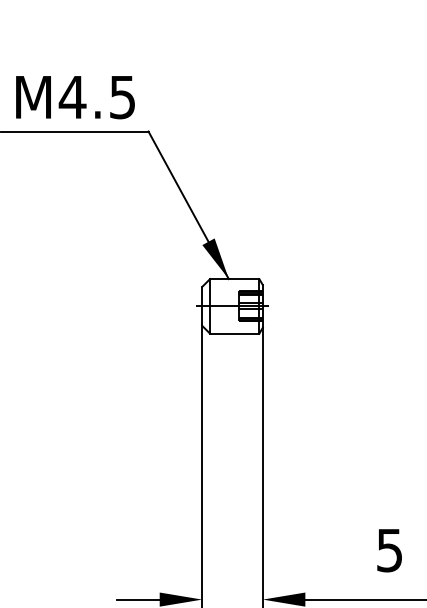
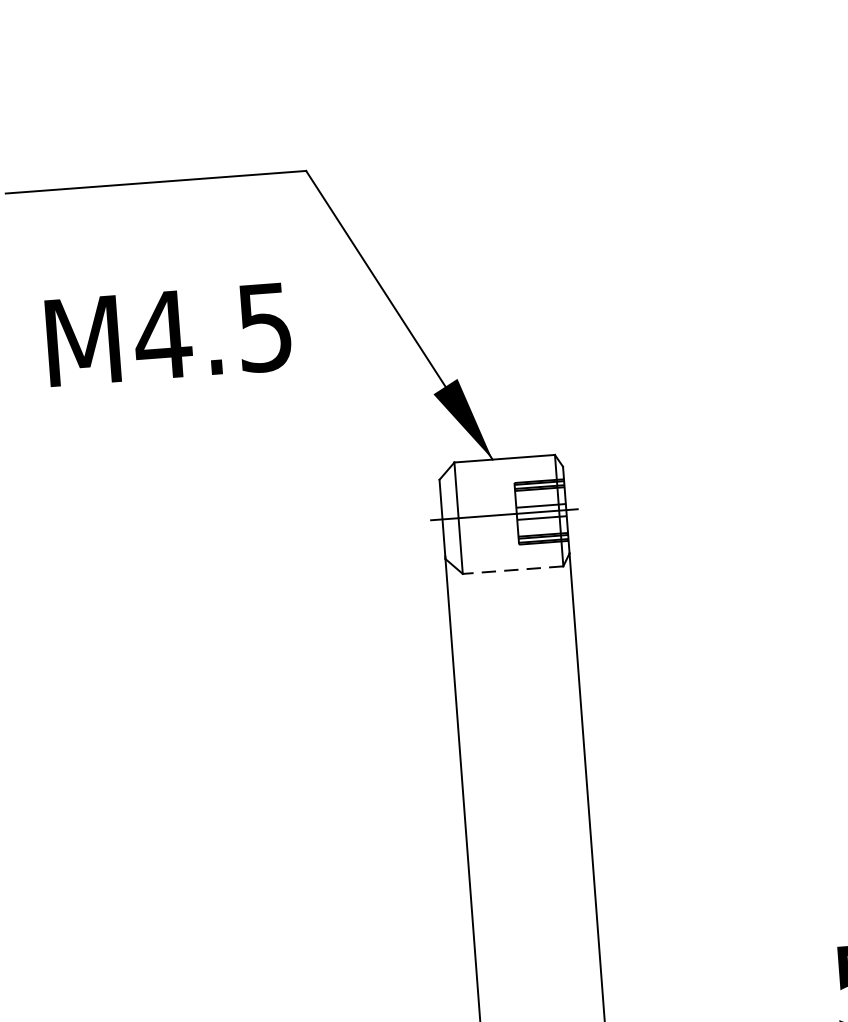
text: (75, 97) -> (168, 335), moved
line: (234, 333) -> (512, 569), solid -> dashed

